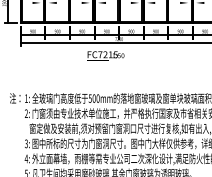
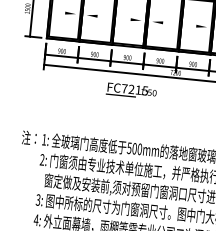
text: (105, 55) -> (131, 90), moved

